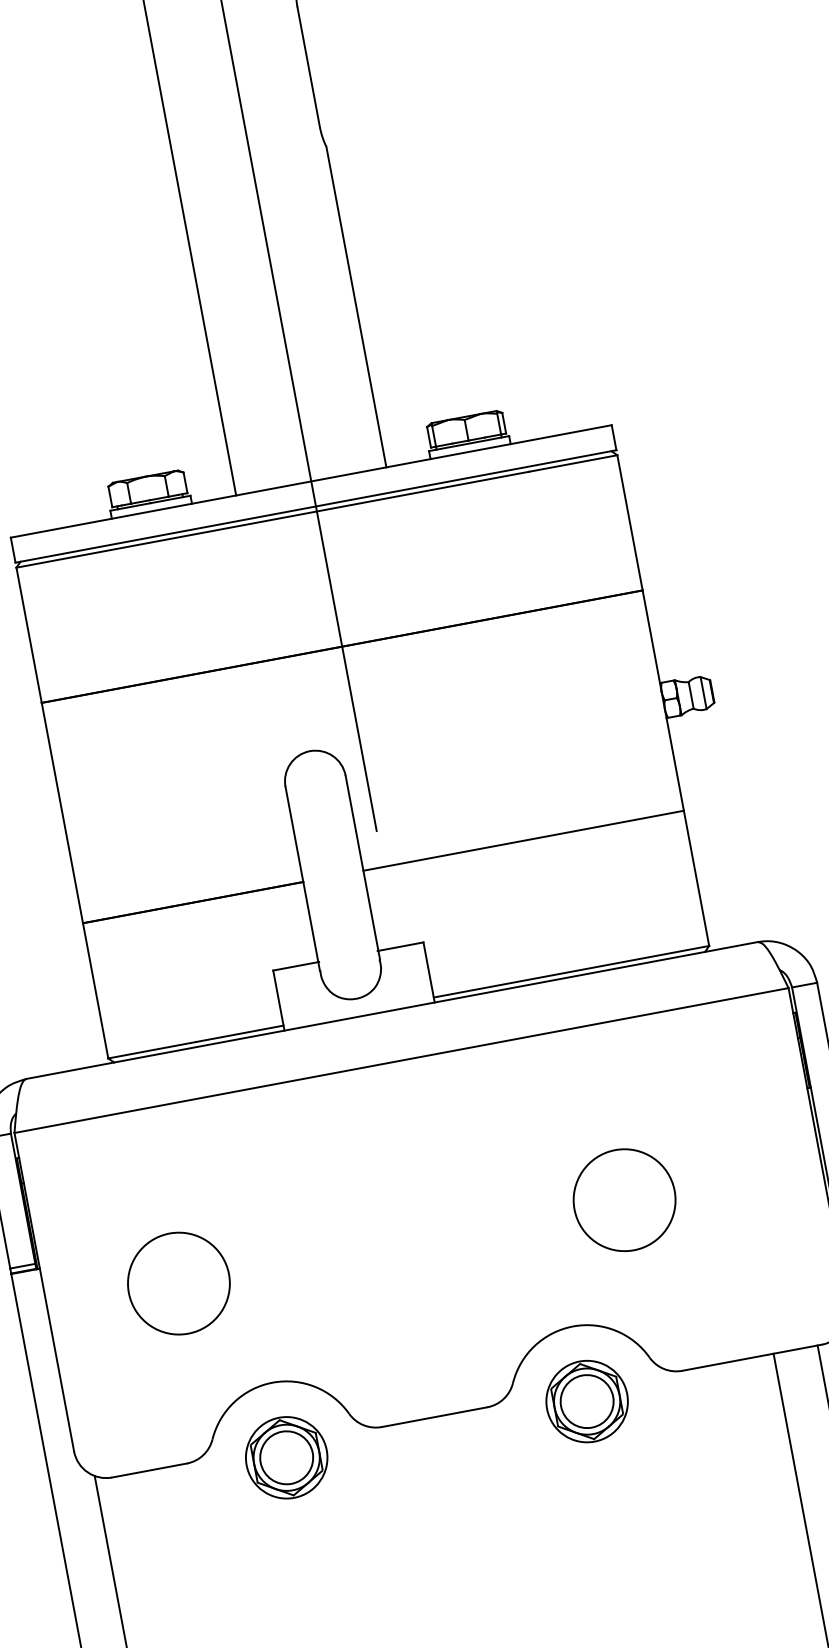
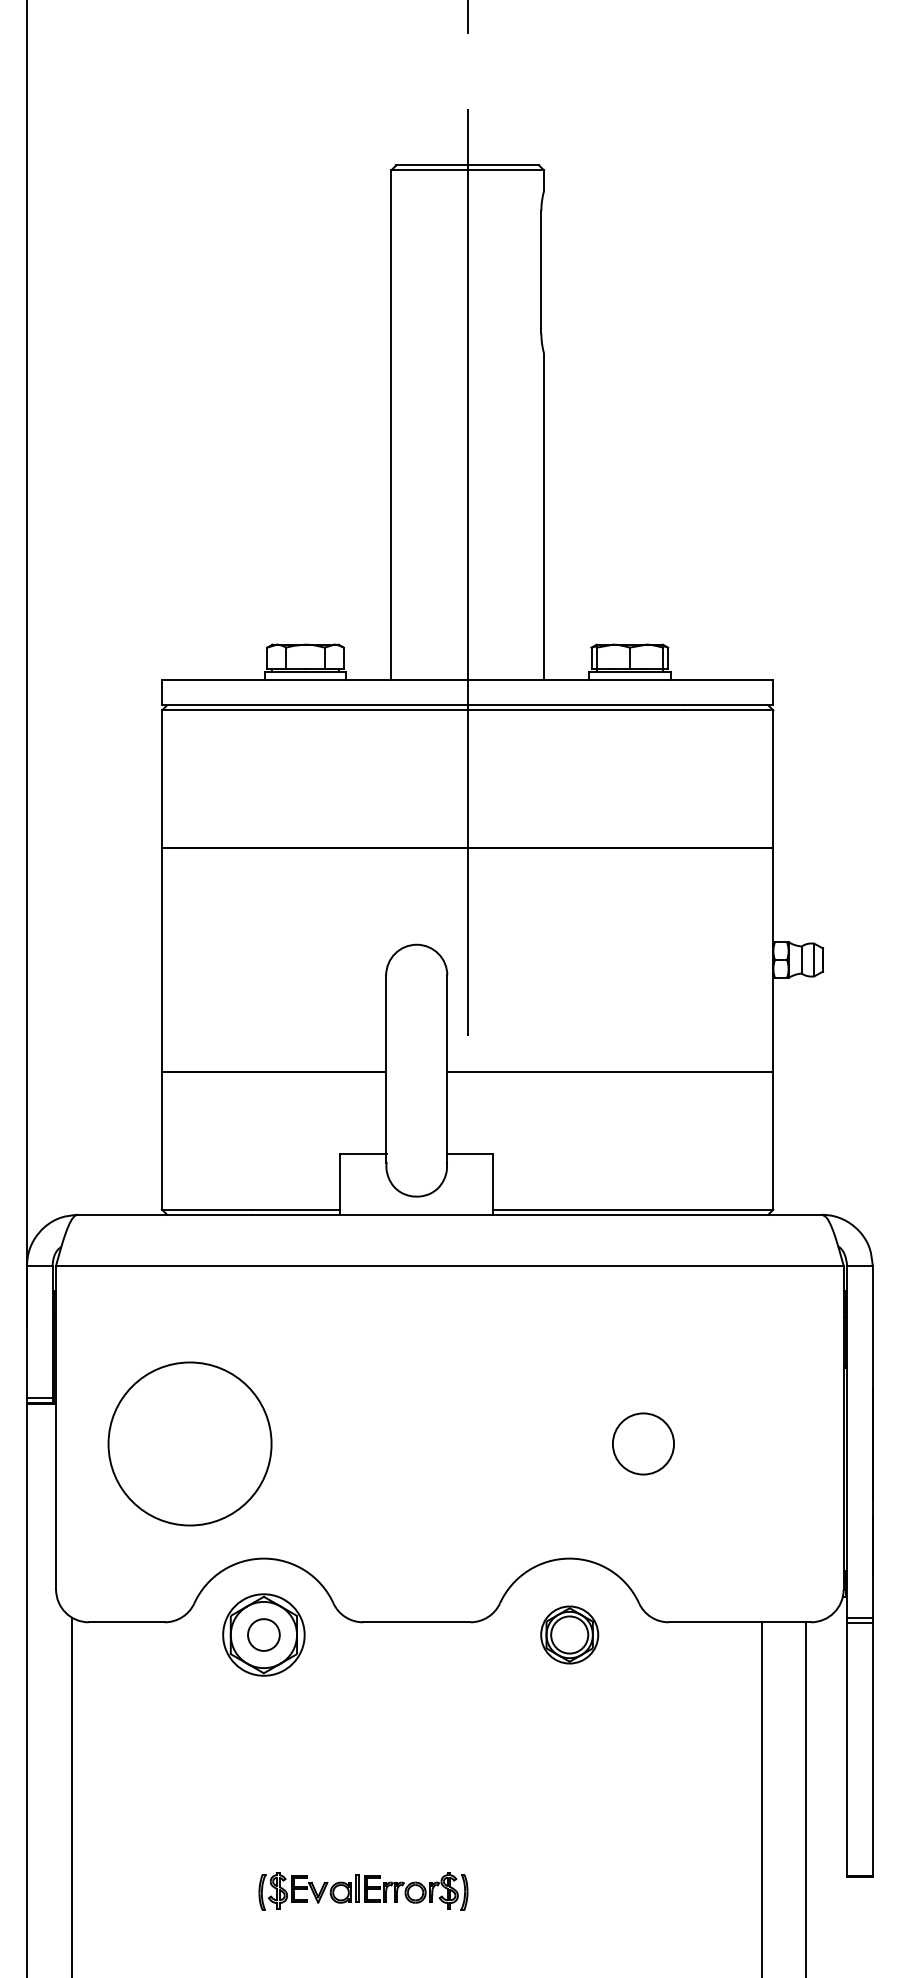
circle: (624, 1199) -> (643, 1443), size x0.6
circle: (179, 1283) -> (190, 1443), size x1.6
part: (586, 1401) -> (569, 1634), size x0.7
circle: (286, 1457) -> (263, 1634), size x0.6

